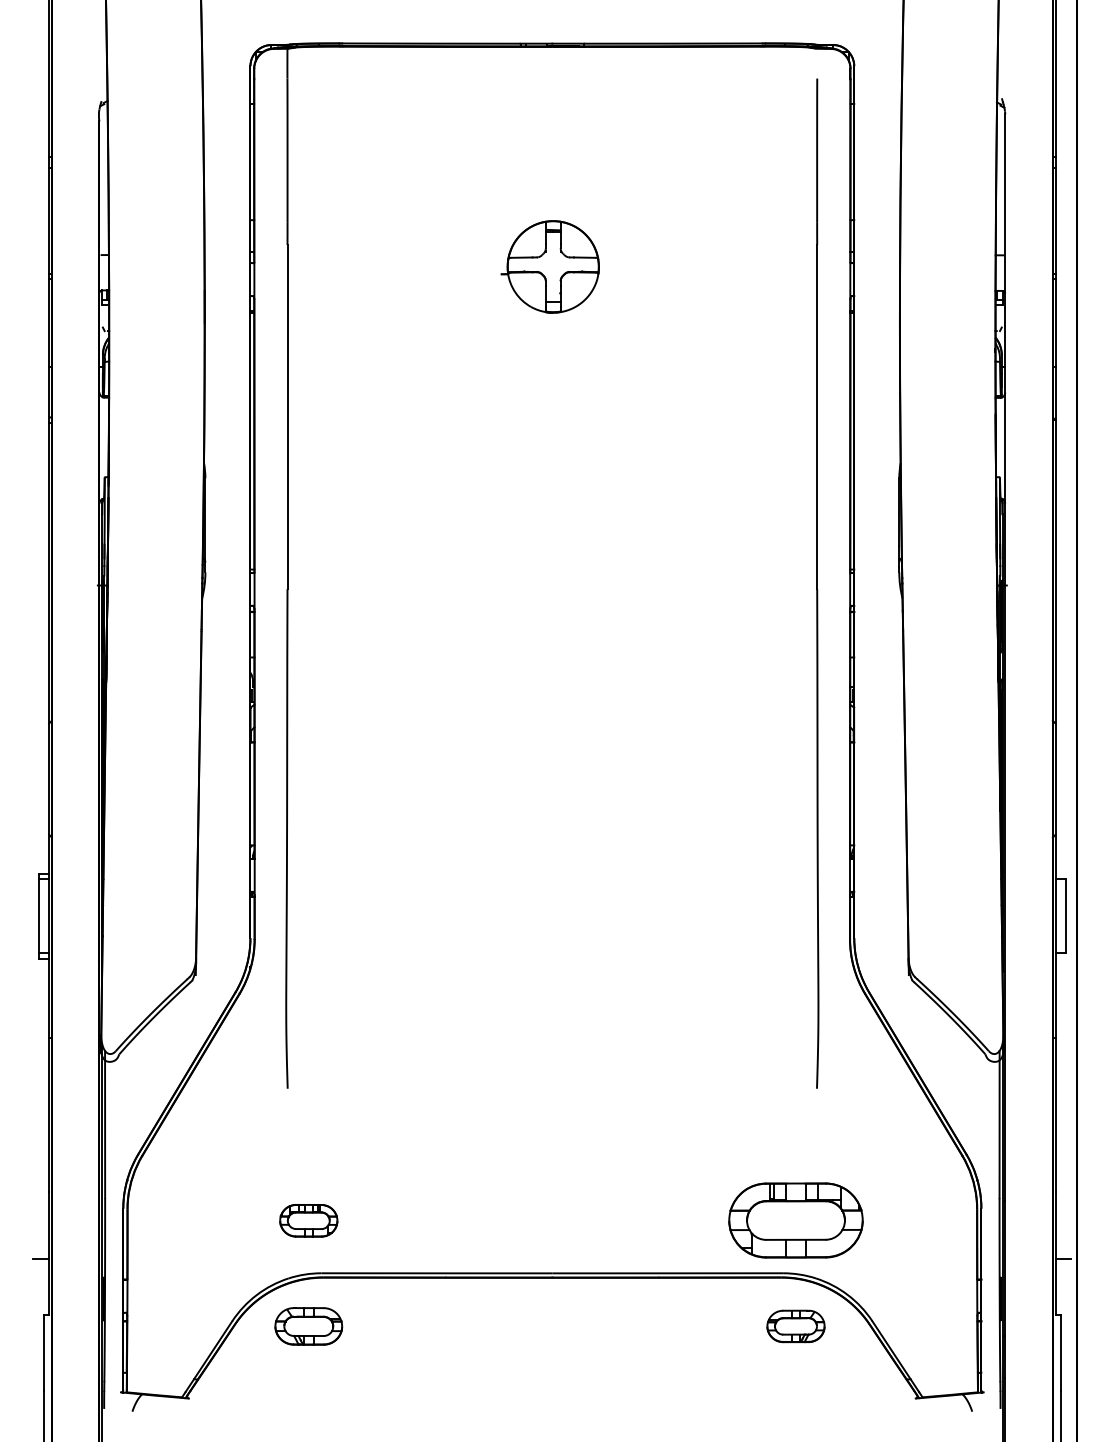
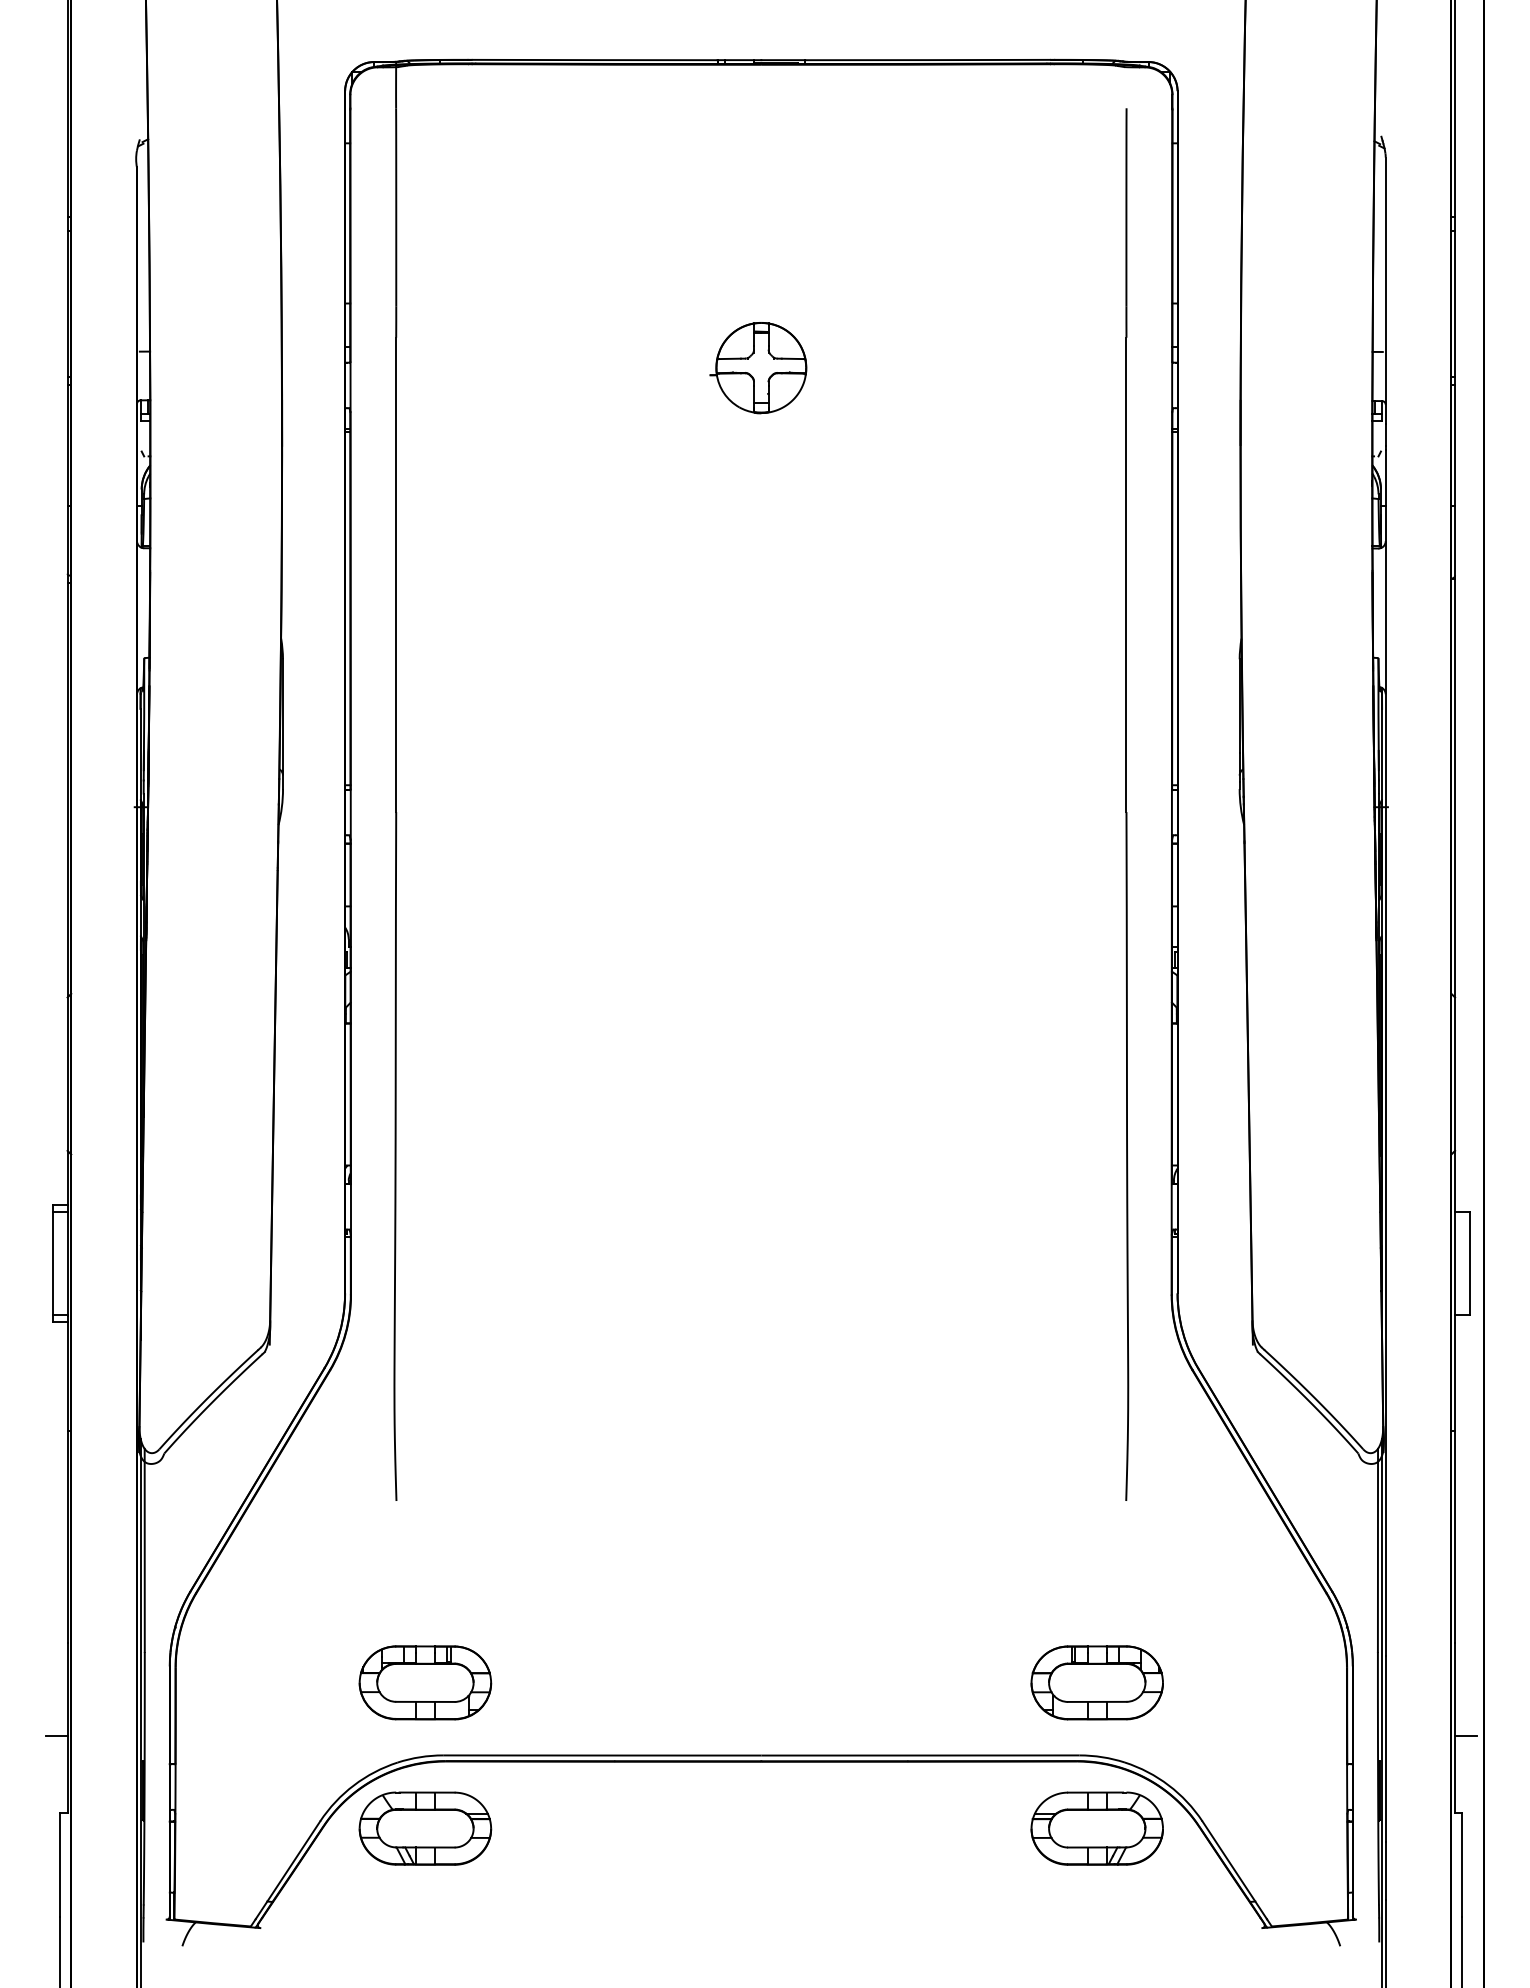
part: (549, 266) -> (757, 367), size x0.71
part: (308, 1220) -> (425, 1682), size x1.67
part: (795, 1220) -> (1096, 1682), size x0.71
part: (308, 1326) -> (425, 1828), size x1.43
part: (795, 1326) -> (1096, 1828), size x1.67

